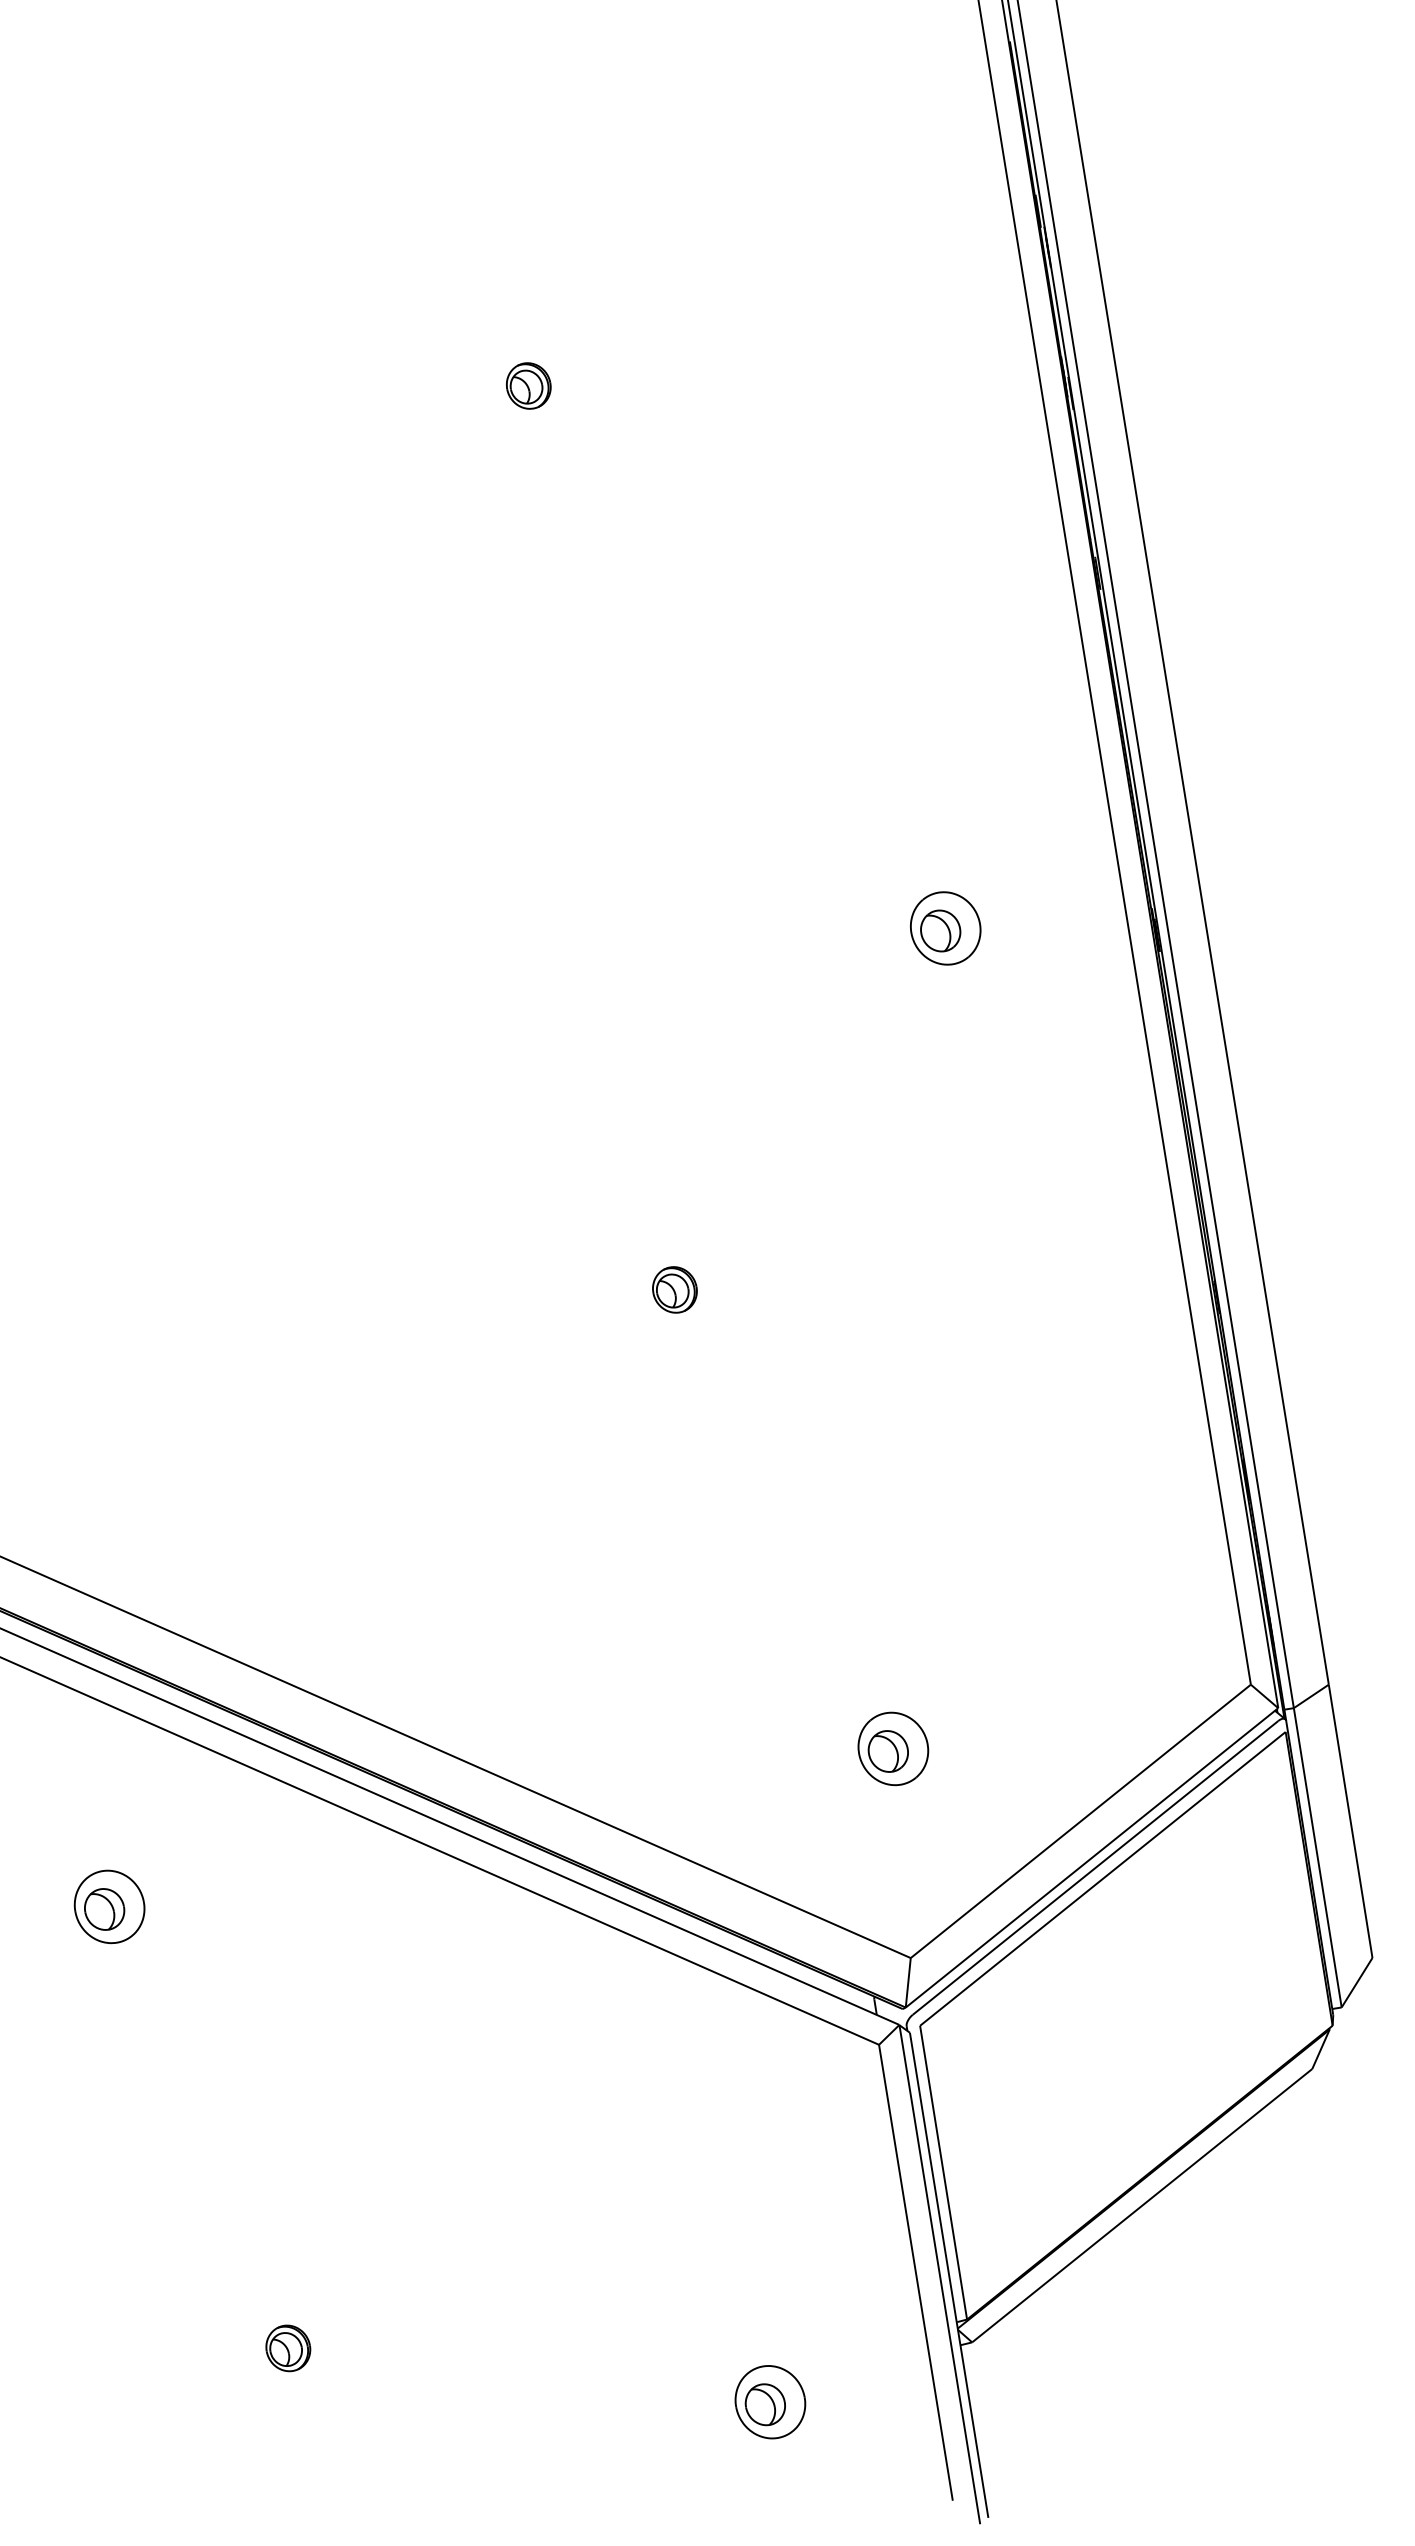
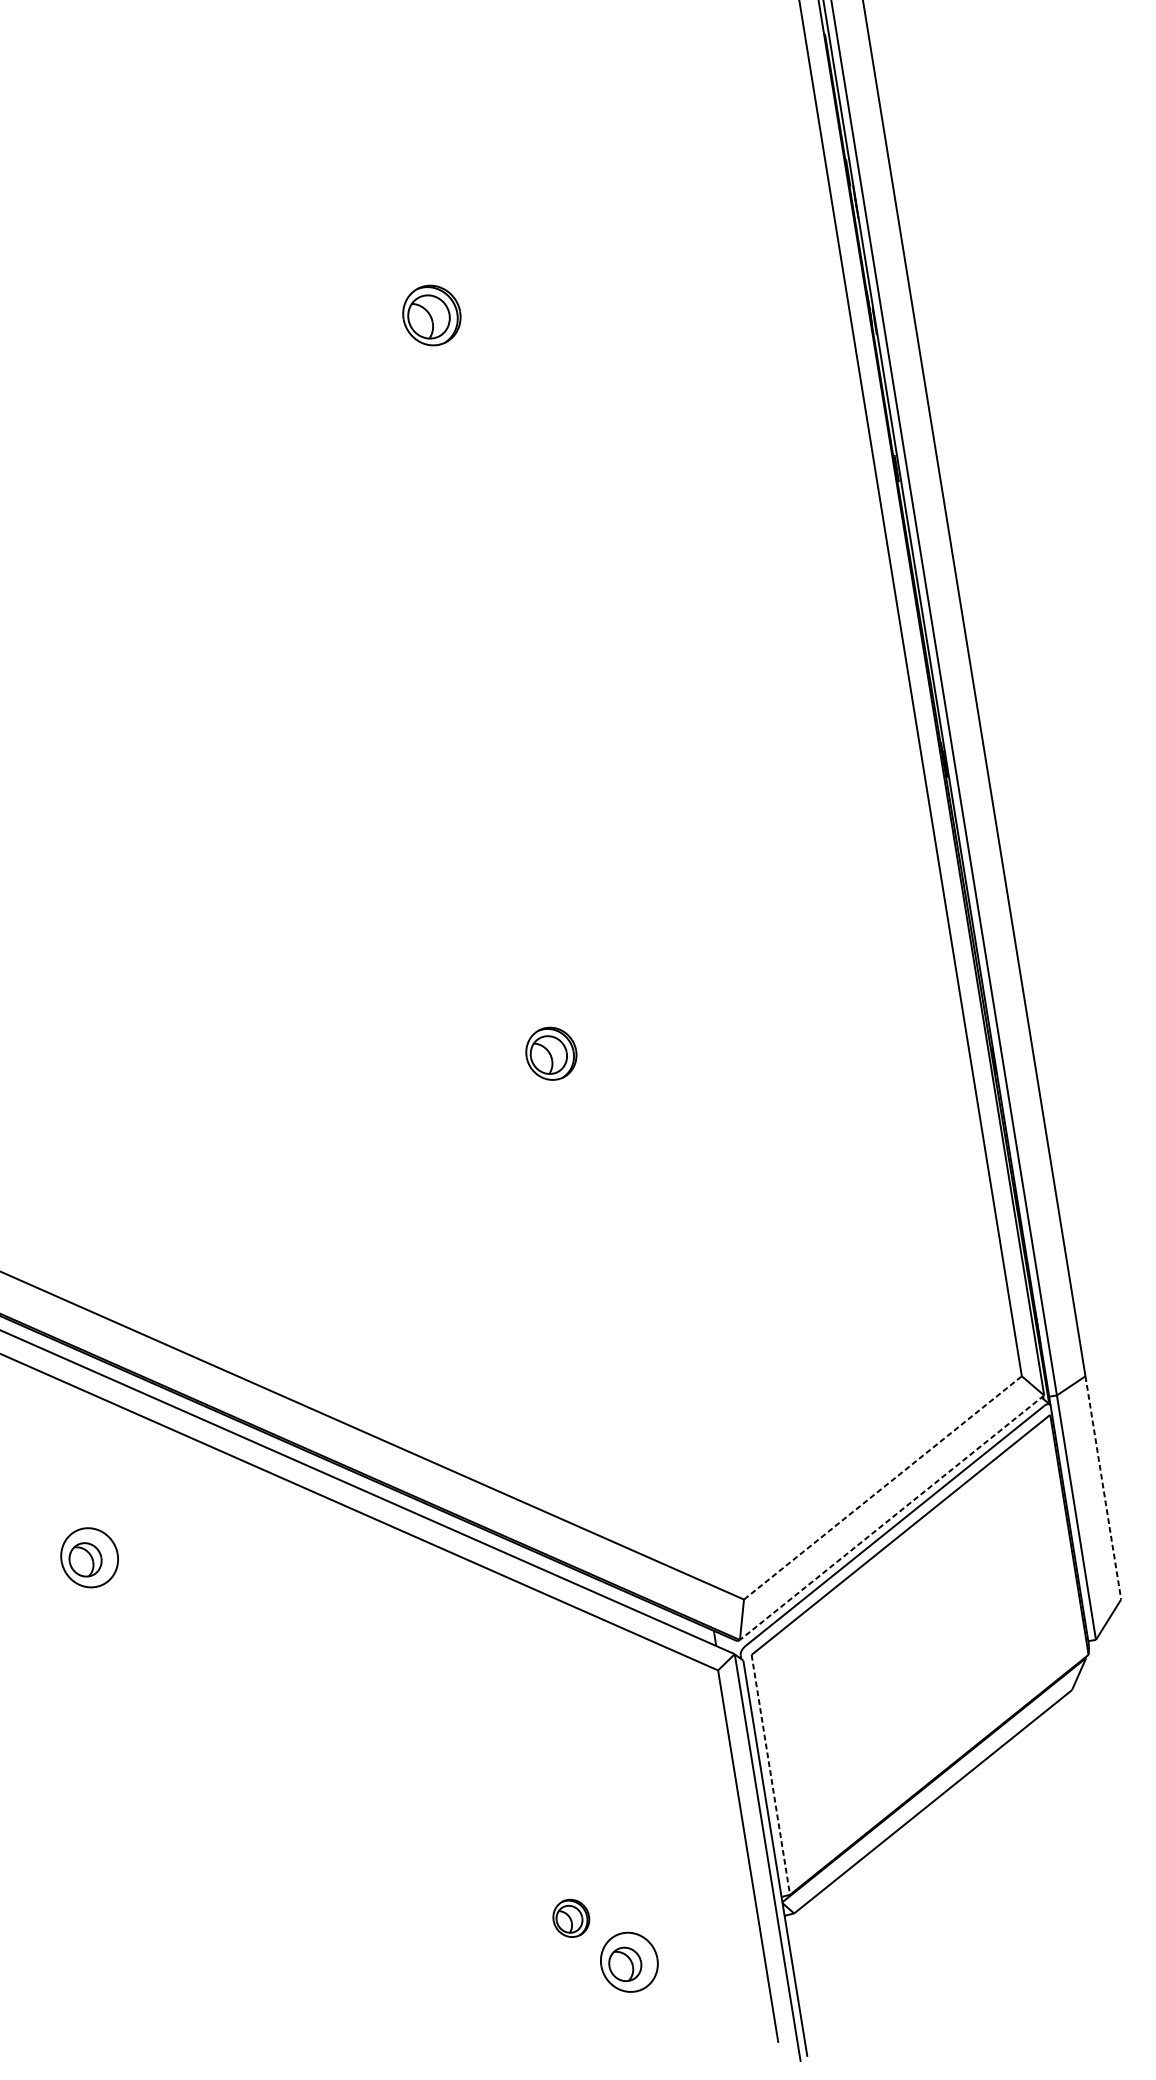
part: (528, 385) -> (431, 315), size x1.6
part: (945, 928) -> (772, 758), removed
part: (674, 1289) -> (551, 1053), size x1.4
part: (893, 1748) -> (729, 1428), removed
line: (1081, 1821) -> (883, 1488), solid -> dashed
line: (1350, 1821) -> (1103, 1488), solid -> dashed
line: (1092, 1857) -> (892, 1517), solid -> dashed
line: (943, 2172) -> (770, 1774), solid -> dashed
part: (288, 2348) -> (571, 1918), moved

